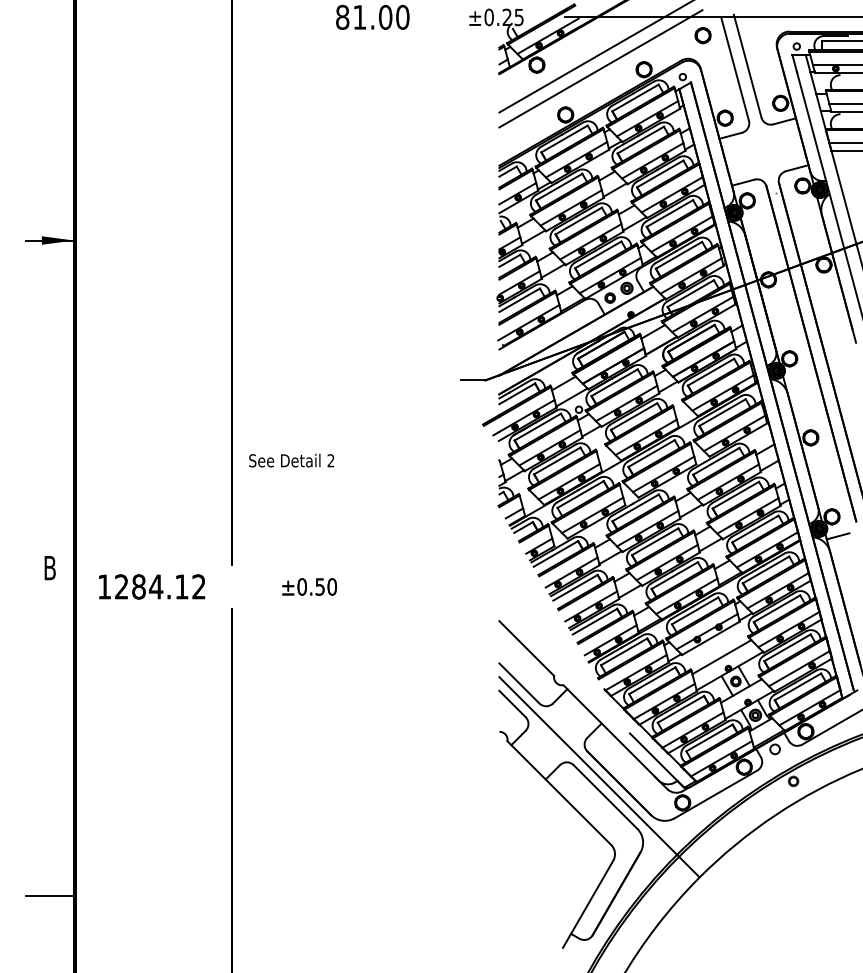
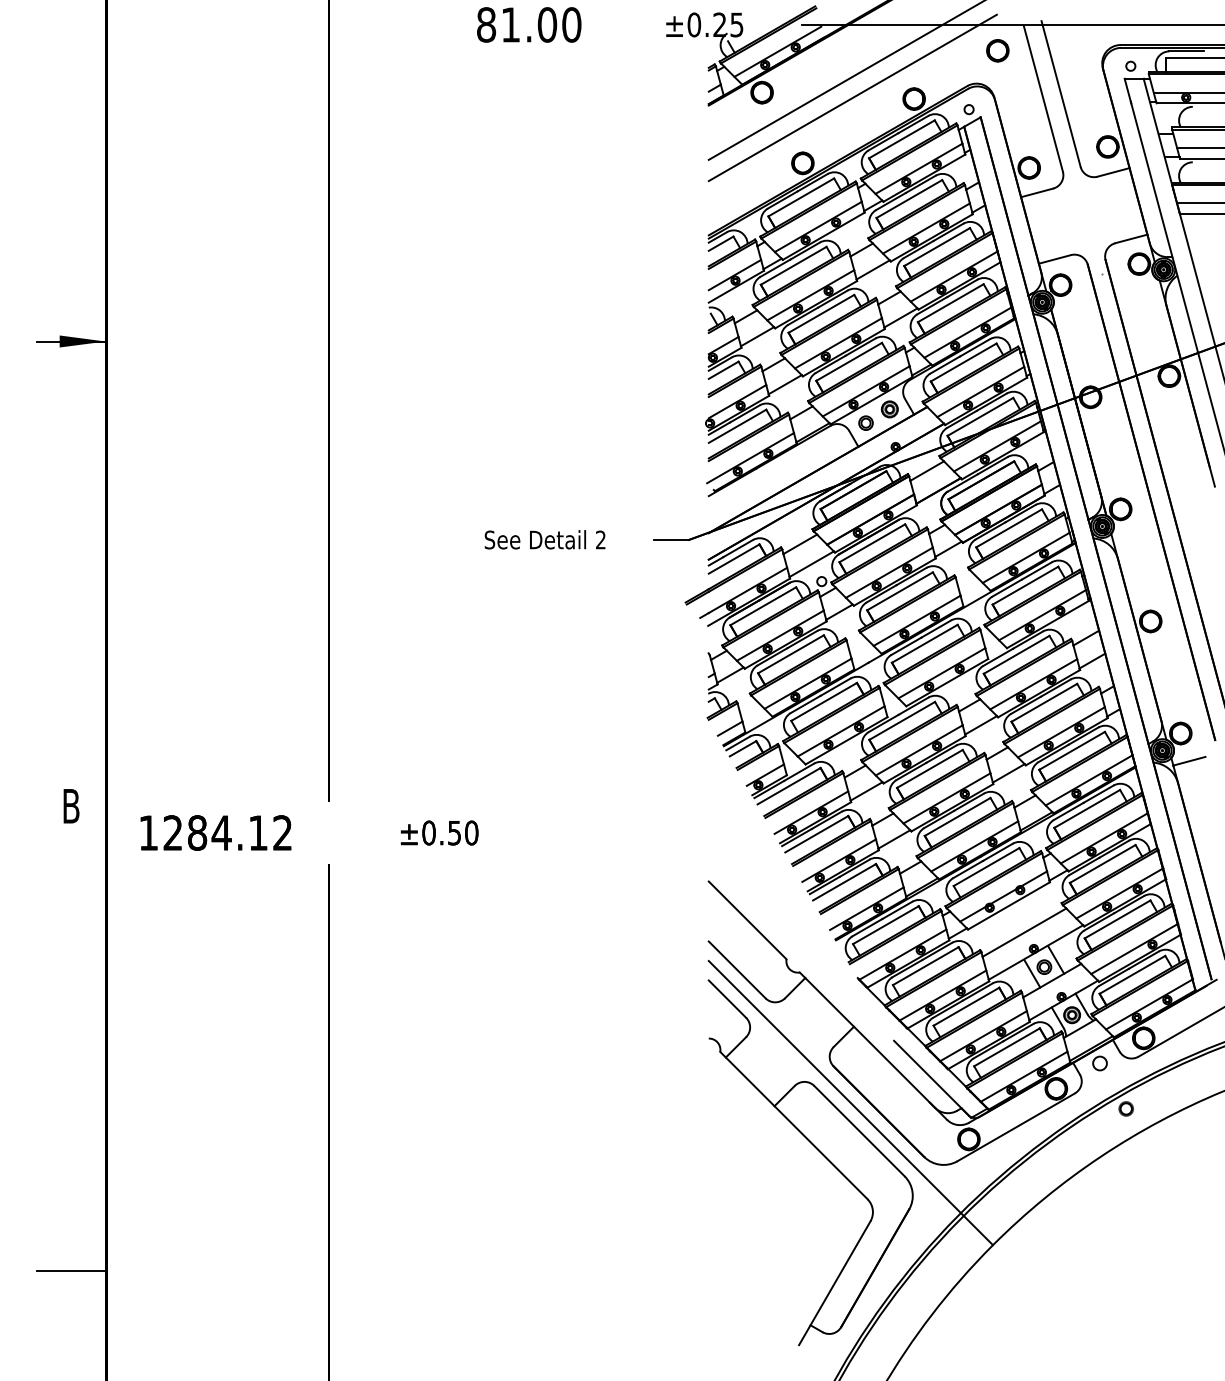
text: (291, 460) -> (544, 539), moved

